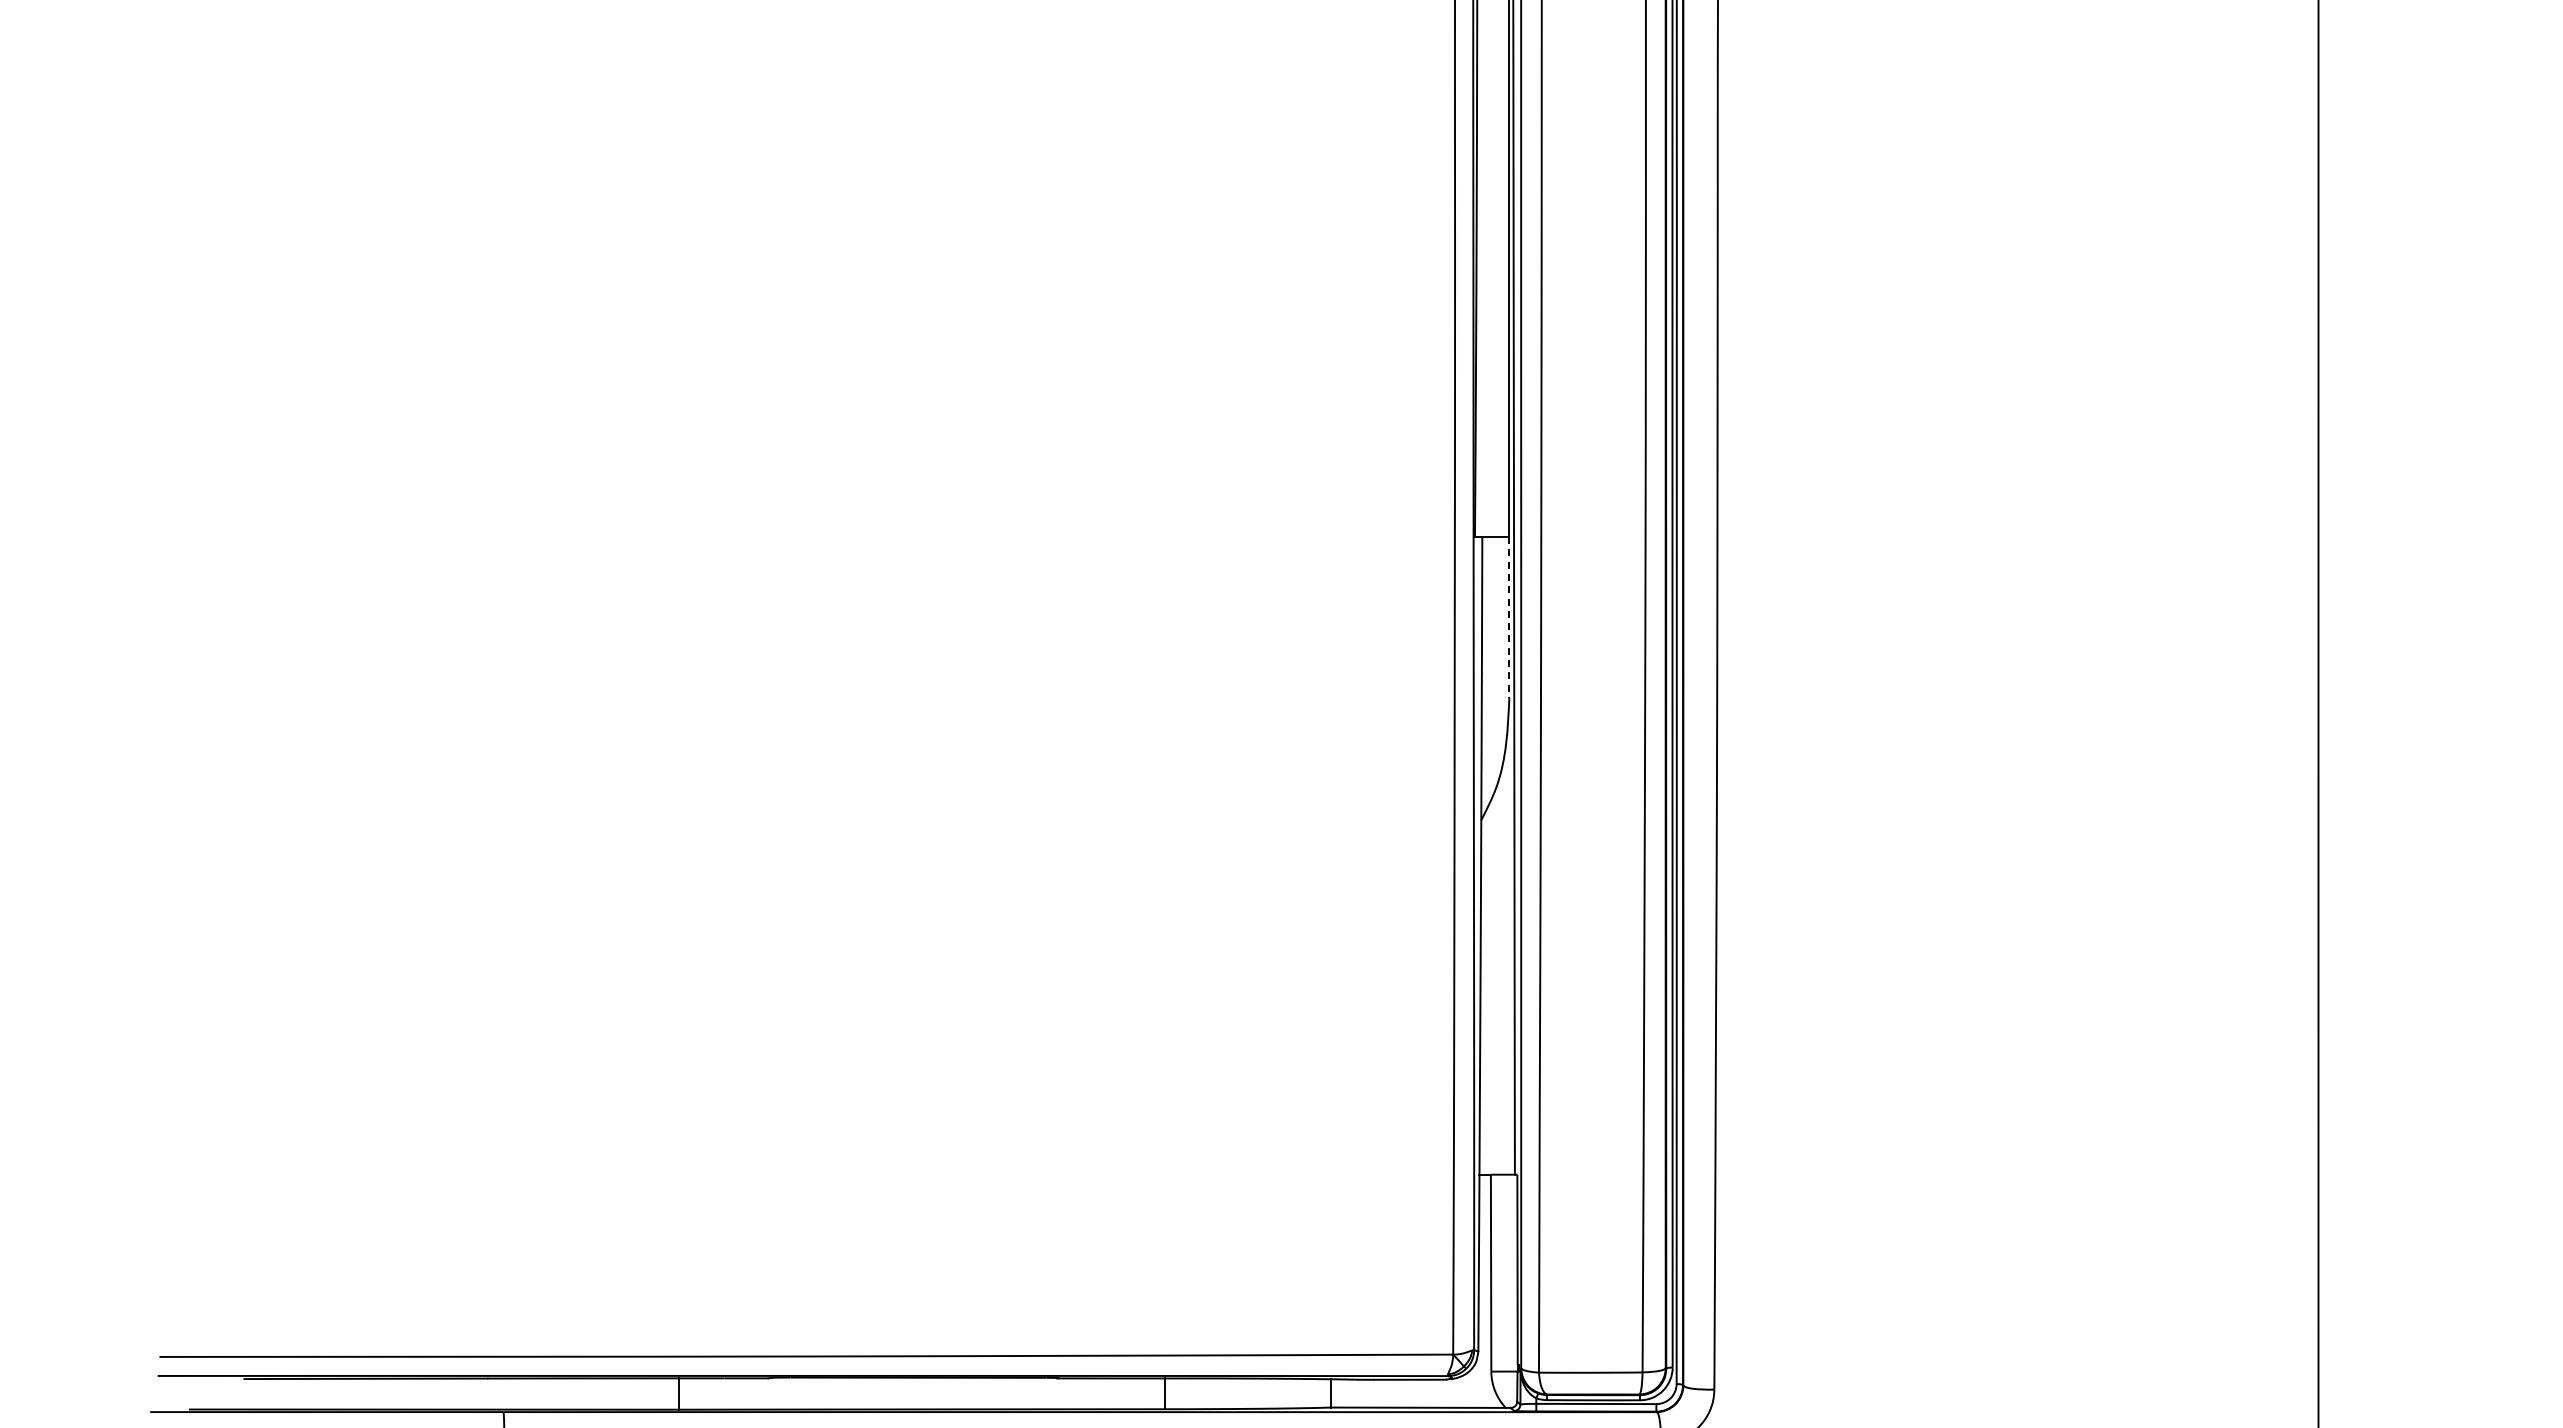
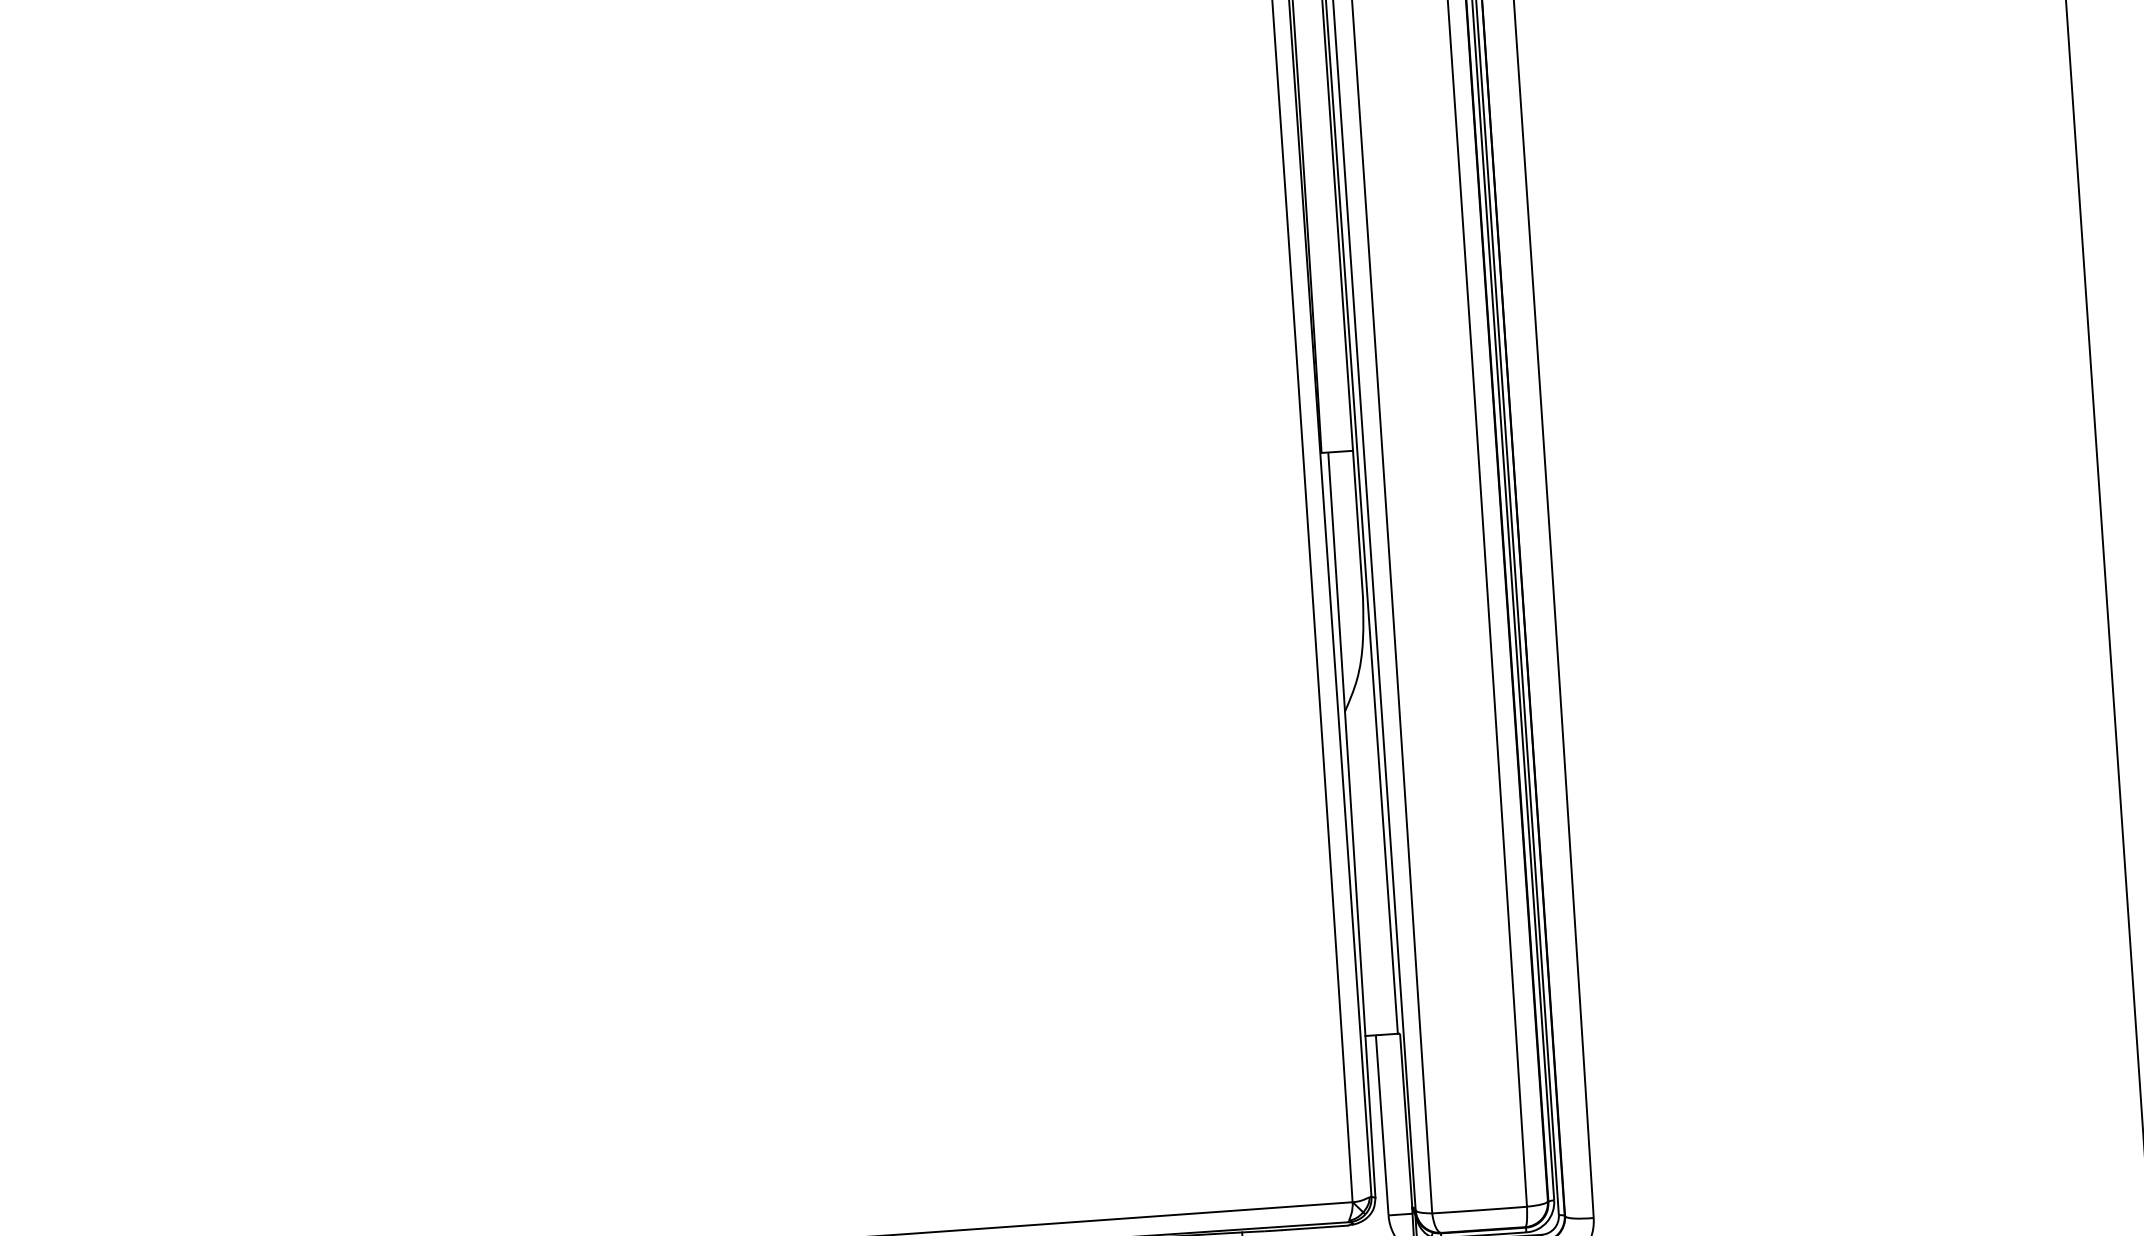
line: (1509, 617) -> (1358, 524), dashed -> solid

